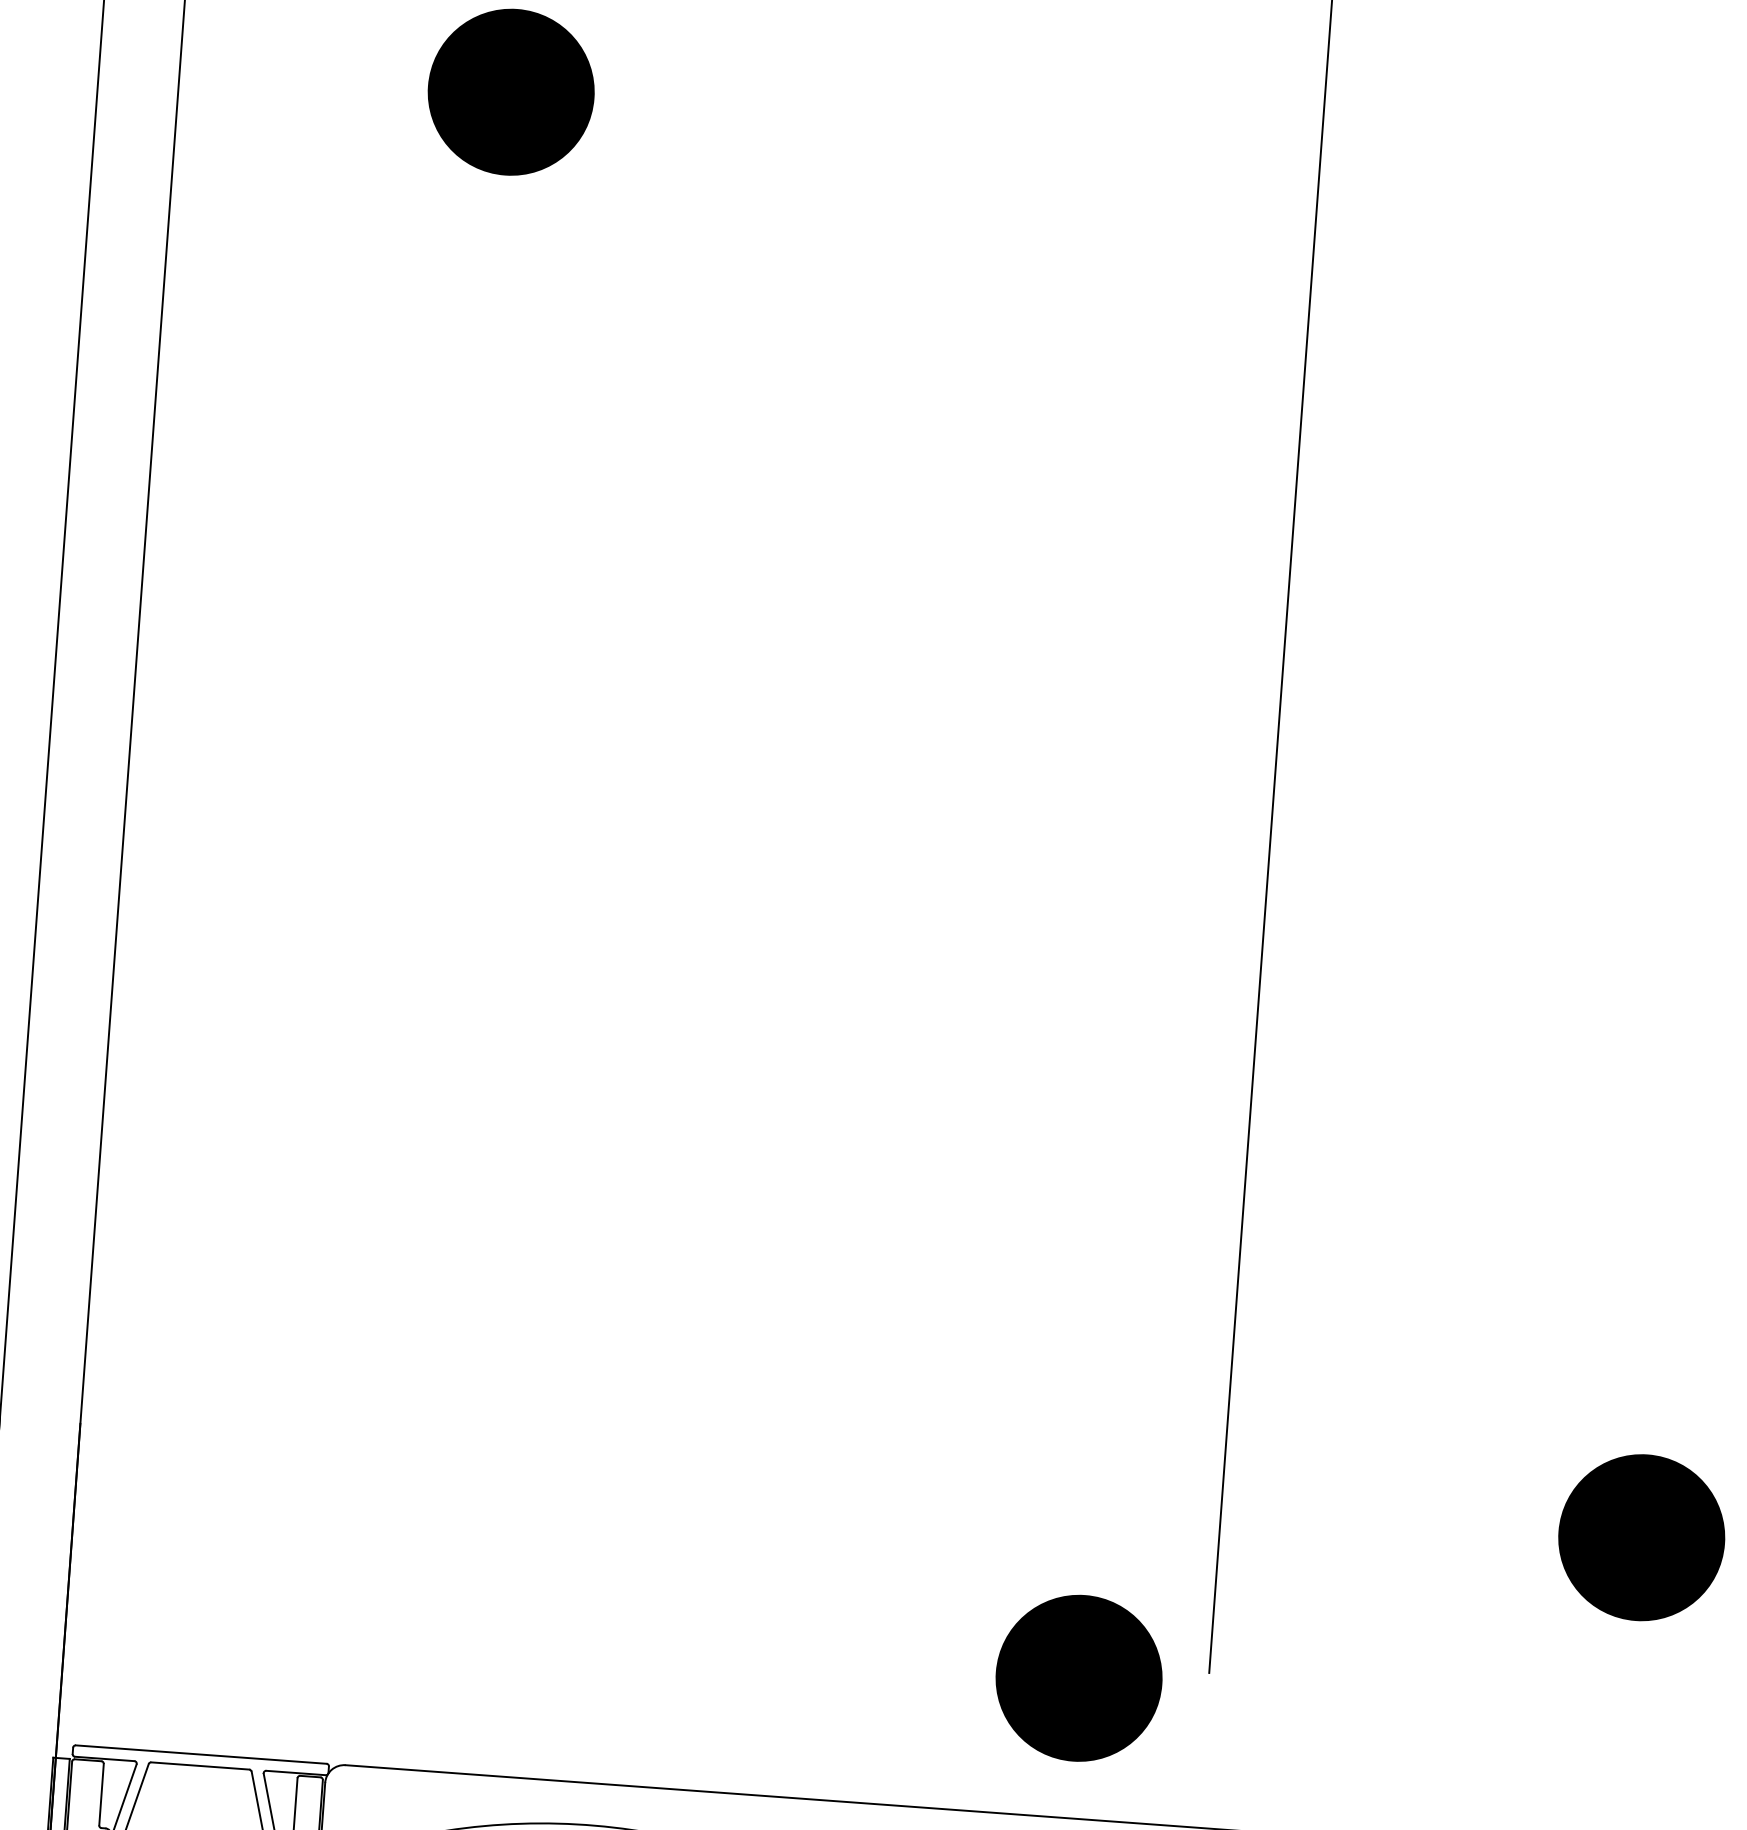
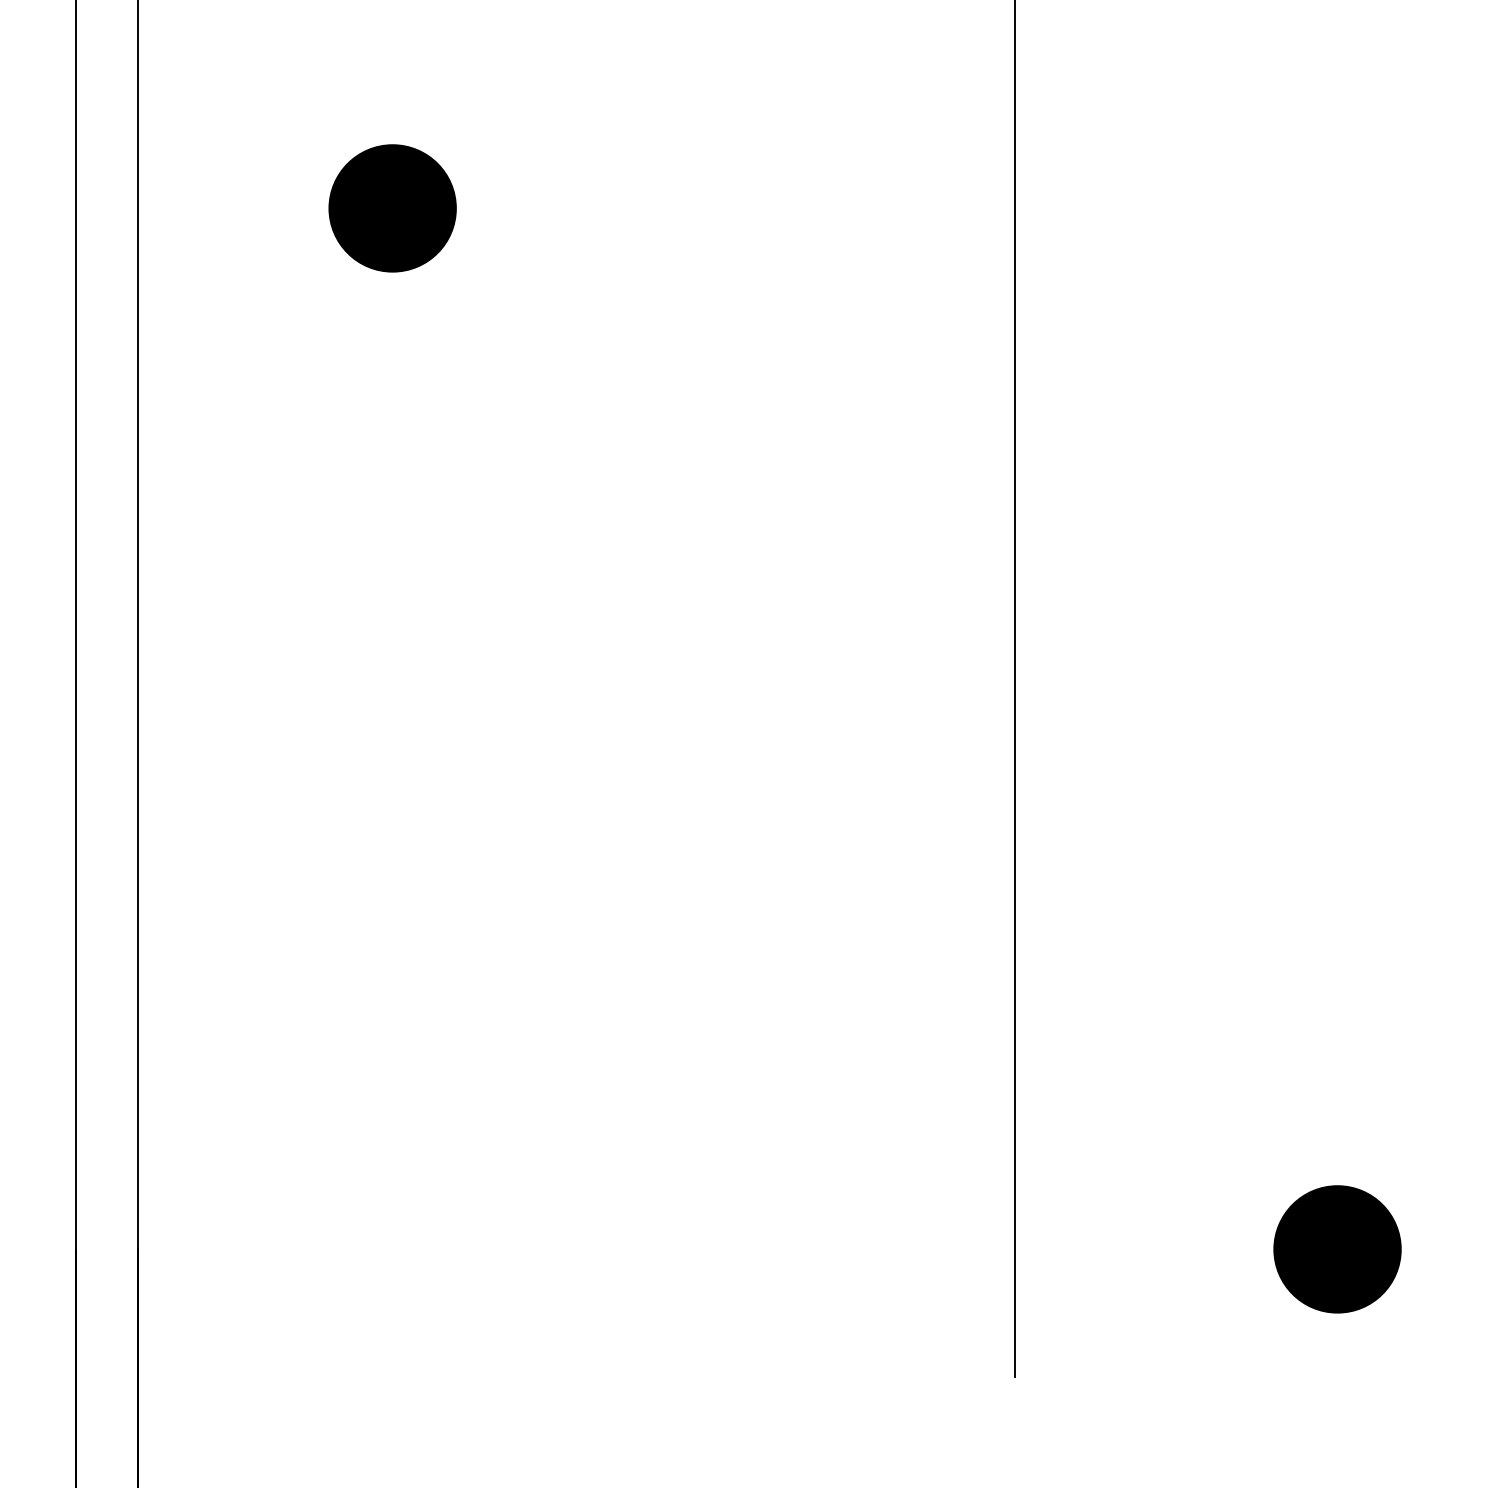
part: (1079, 1678) -> (915, 1388), removed

